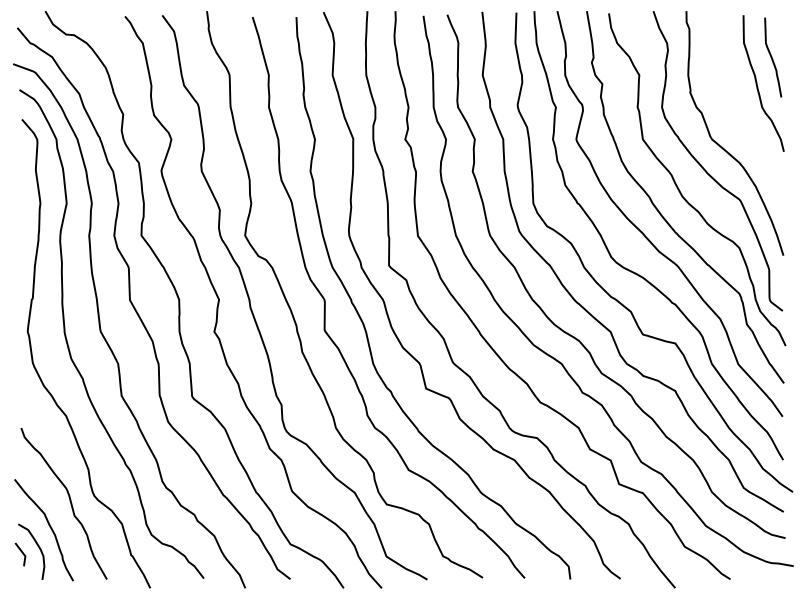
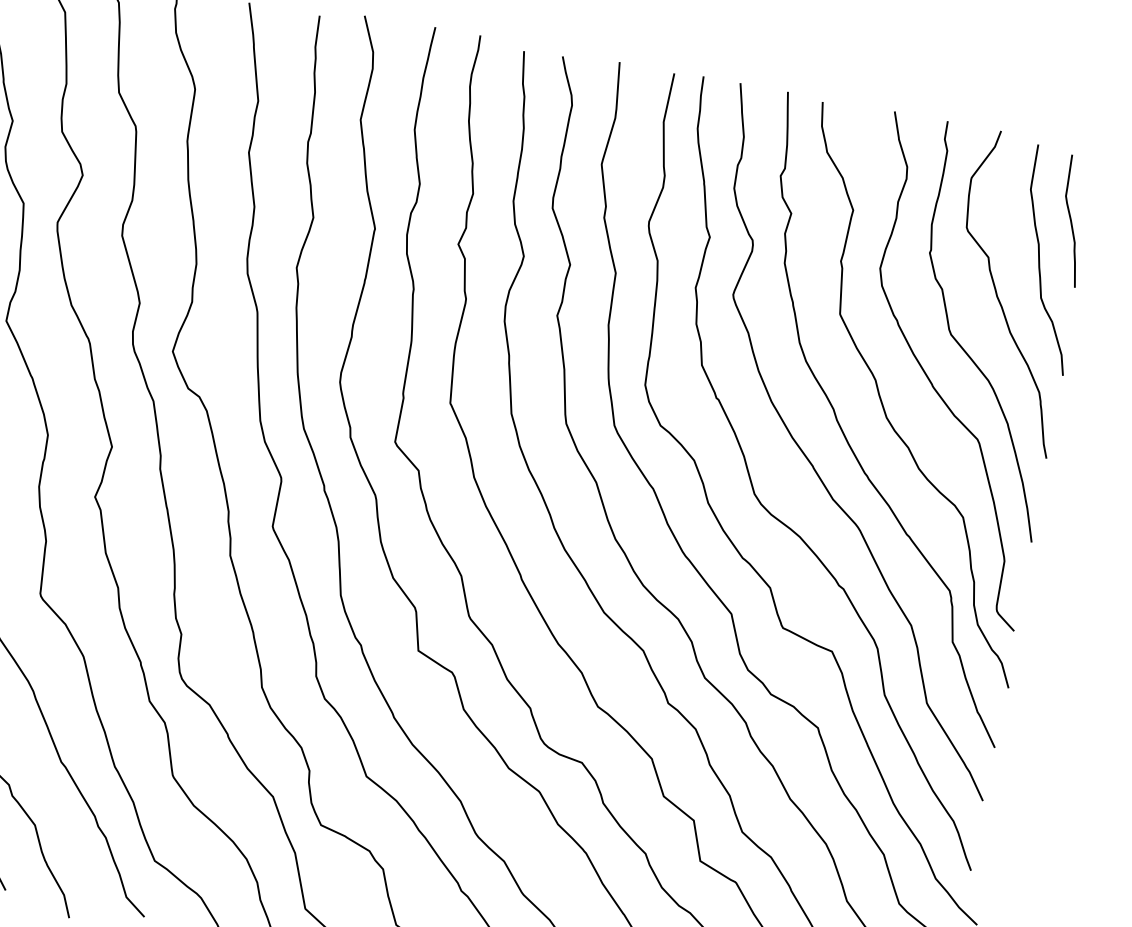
curve: (738, 113) -> (1001, 300), added

